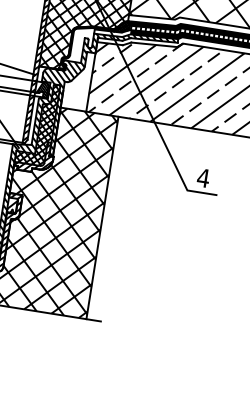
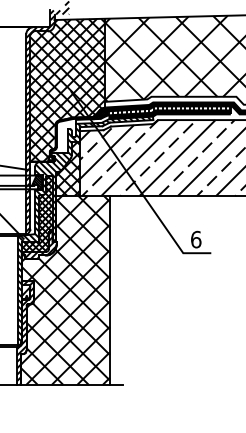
hatch: (77, 80) -> (67, 168), added
text: (202, 177) -> (195, 239), 4 -> 6

